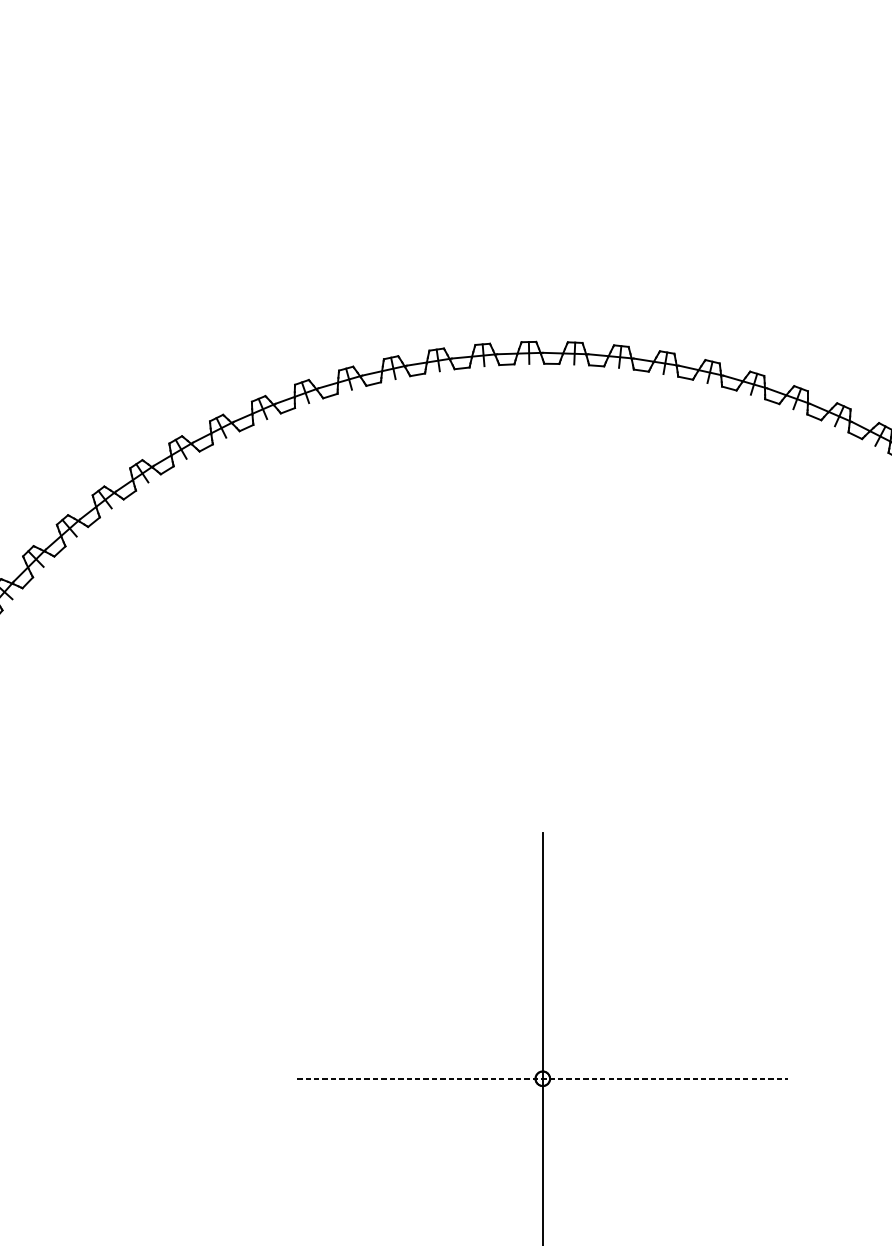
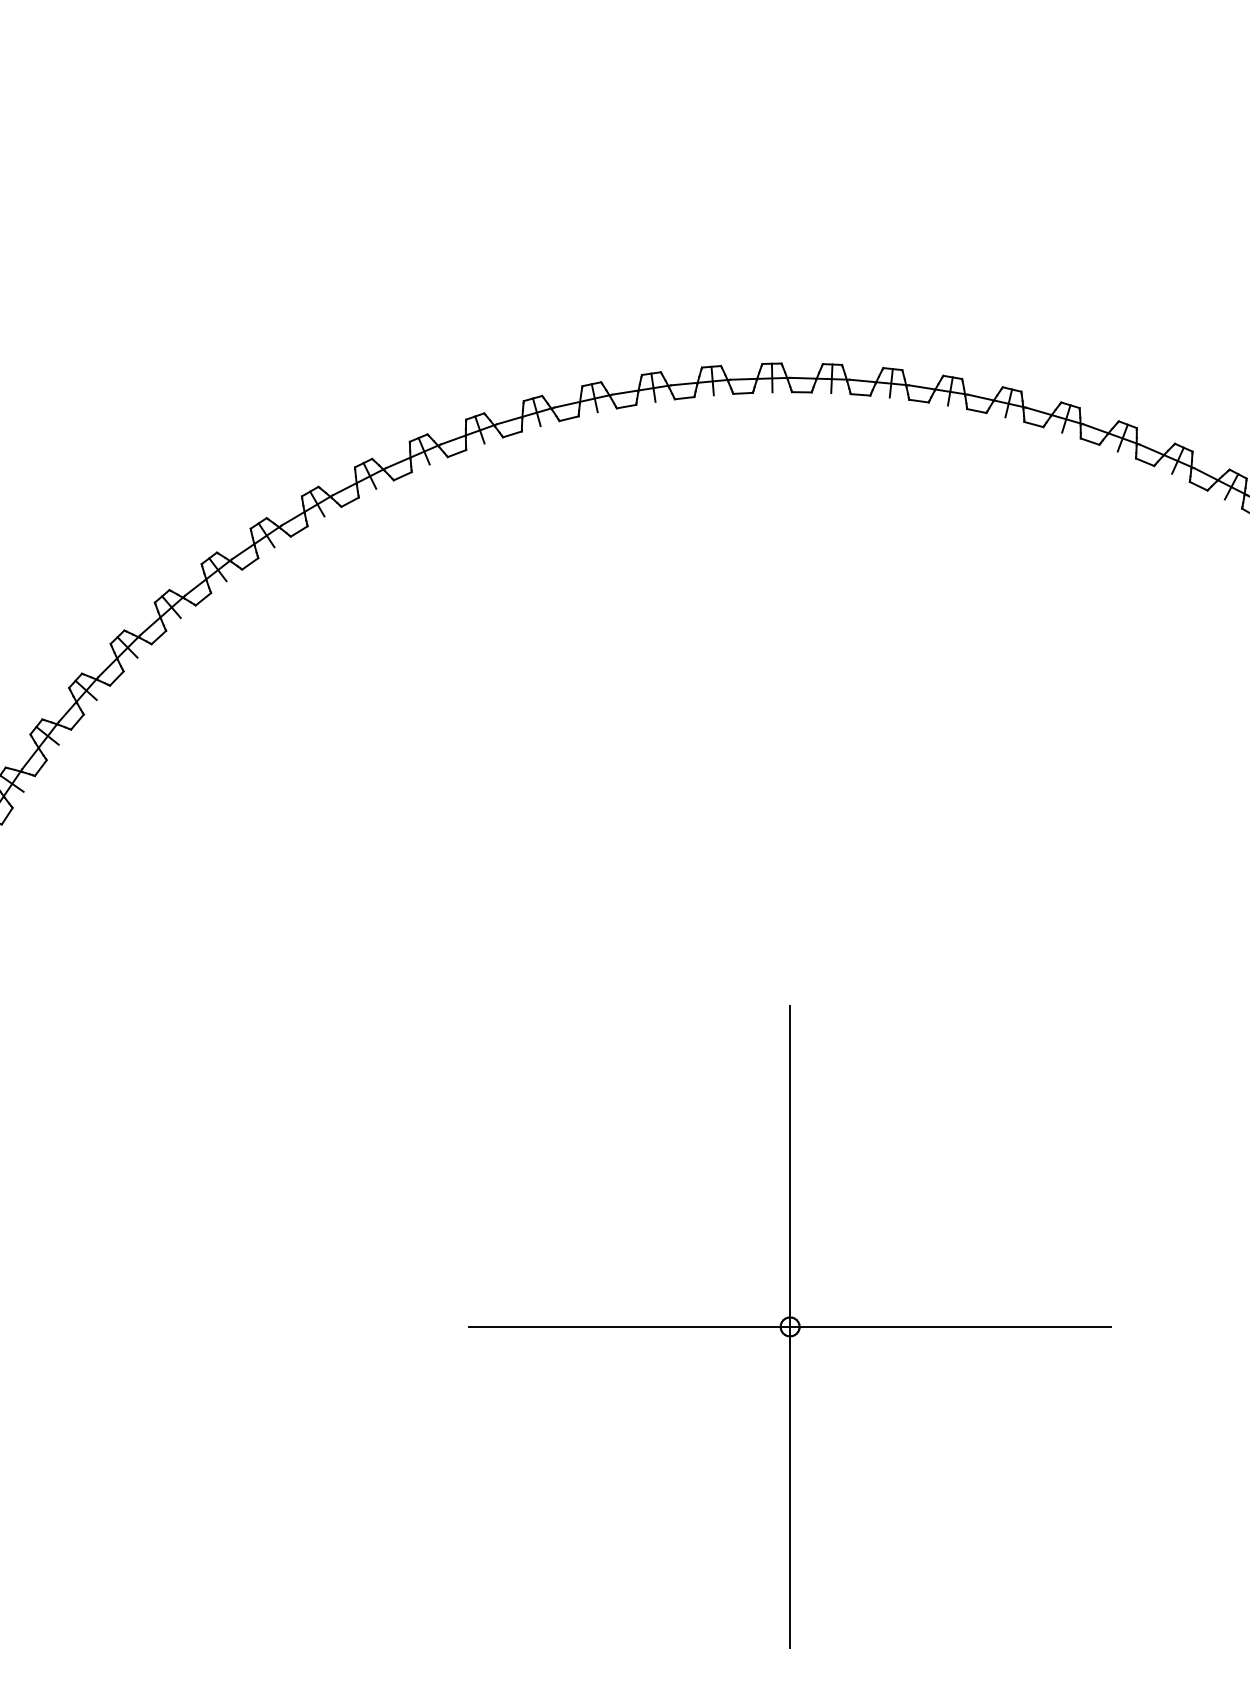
line: (543, 1078) -> (790, 1326), dashed -> solid

